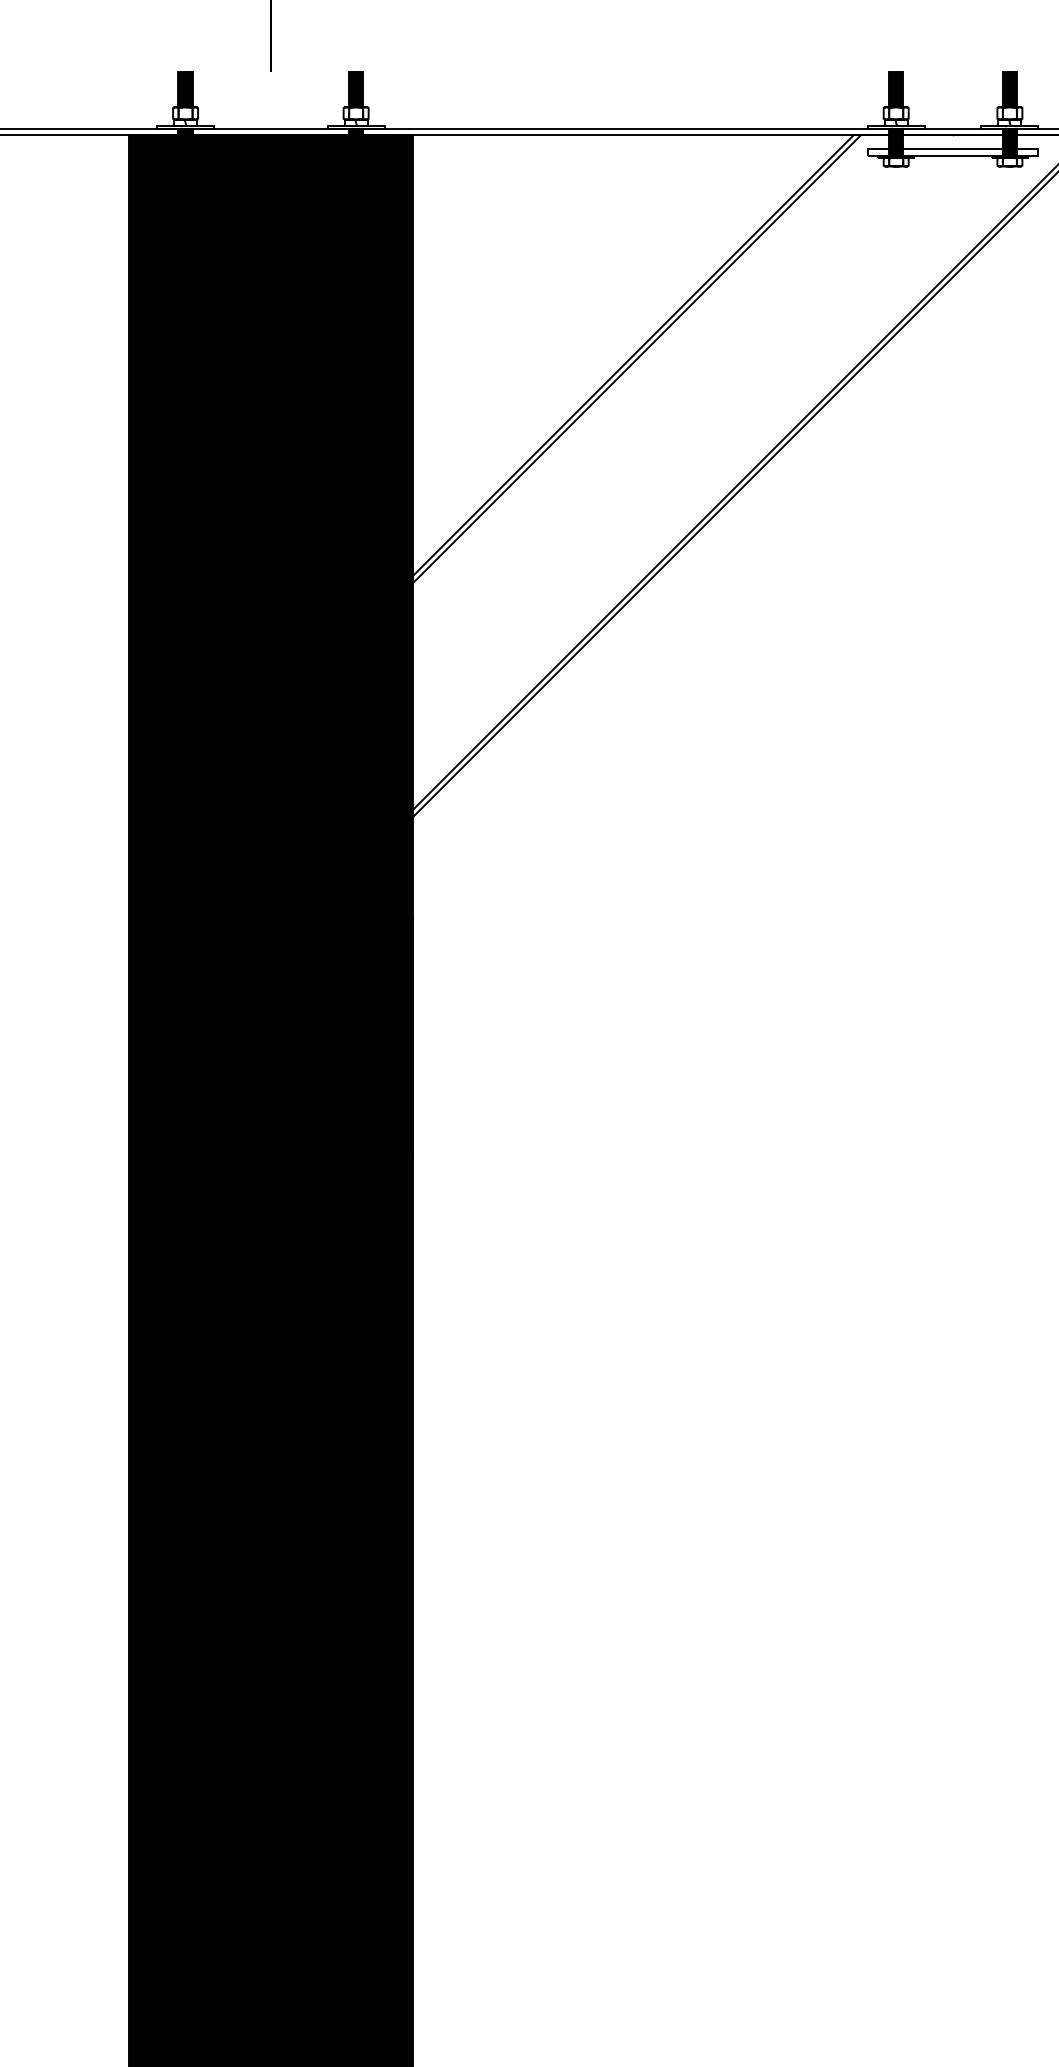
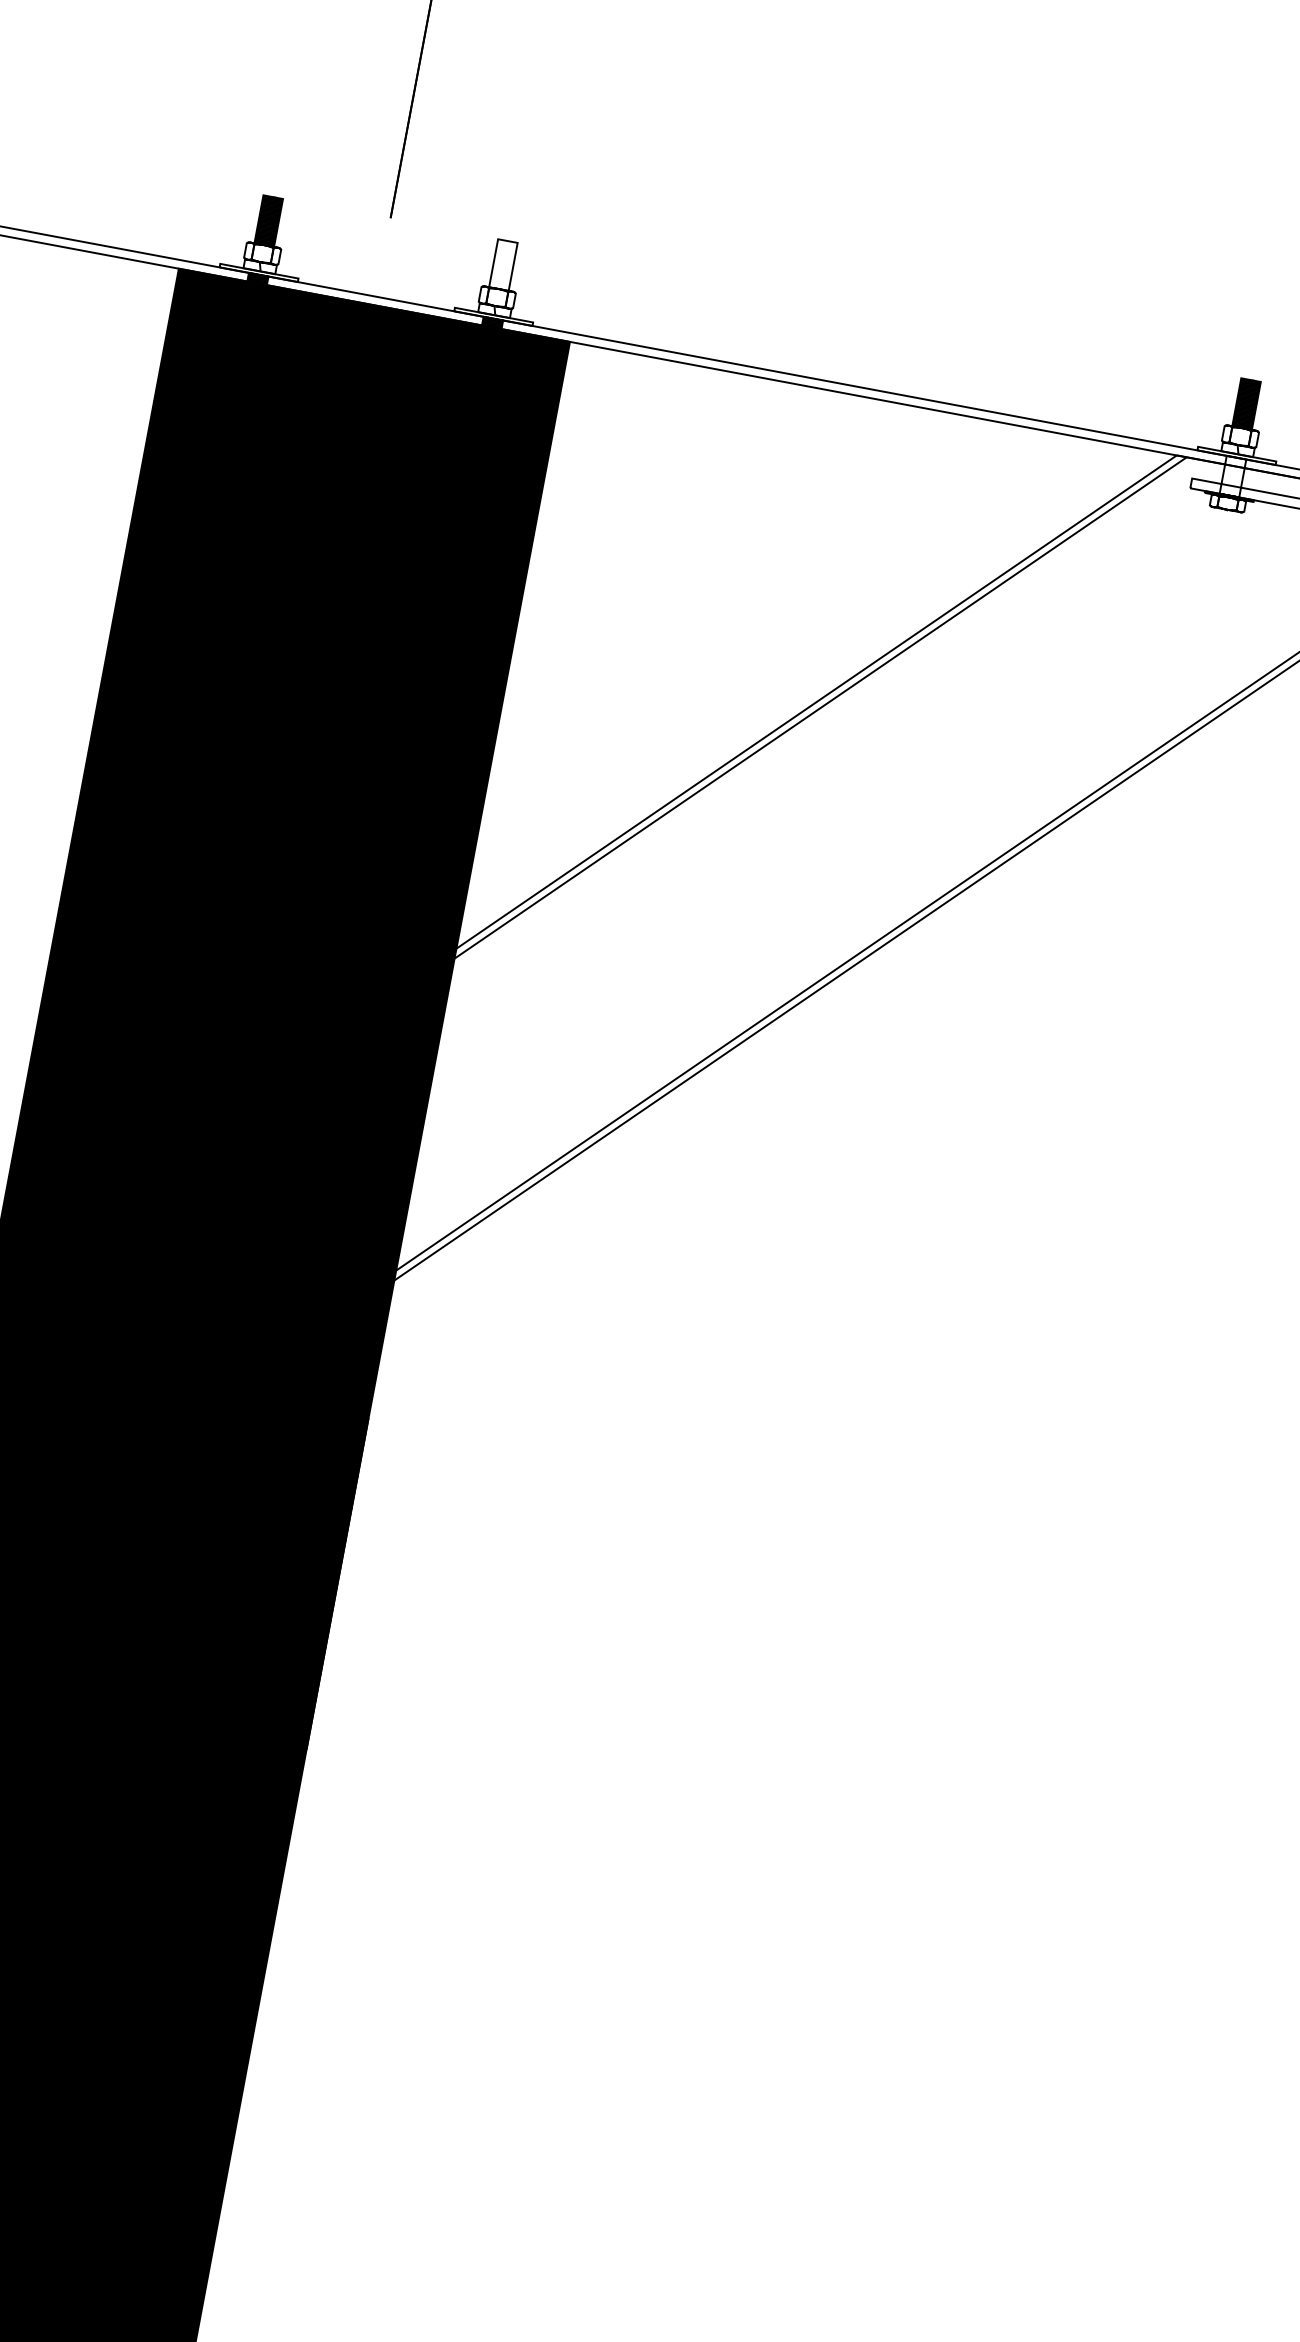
hatch: (356, 89) -> (503, 264), removed
hatch: (896, 142) -> (1233, 476), removed

